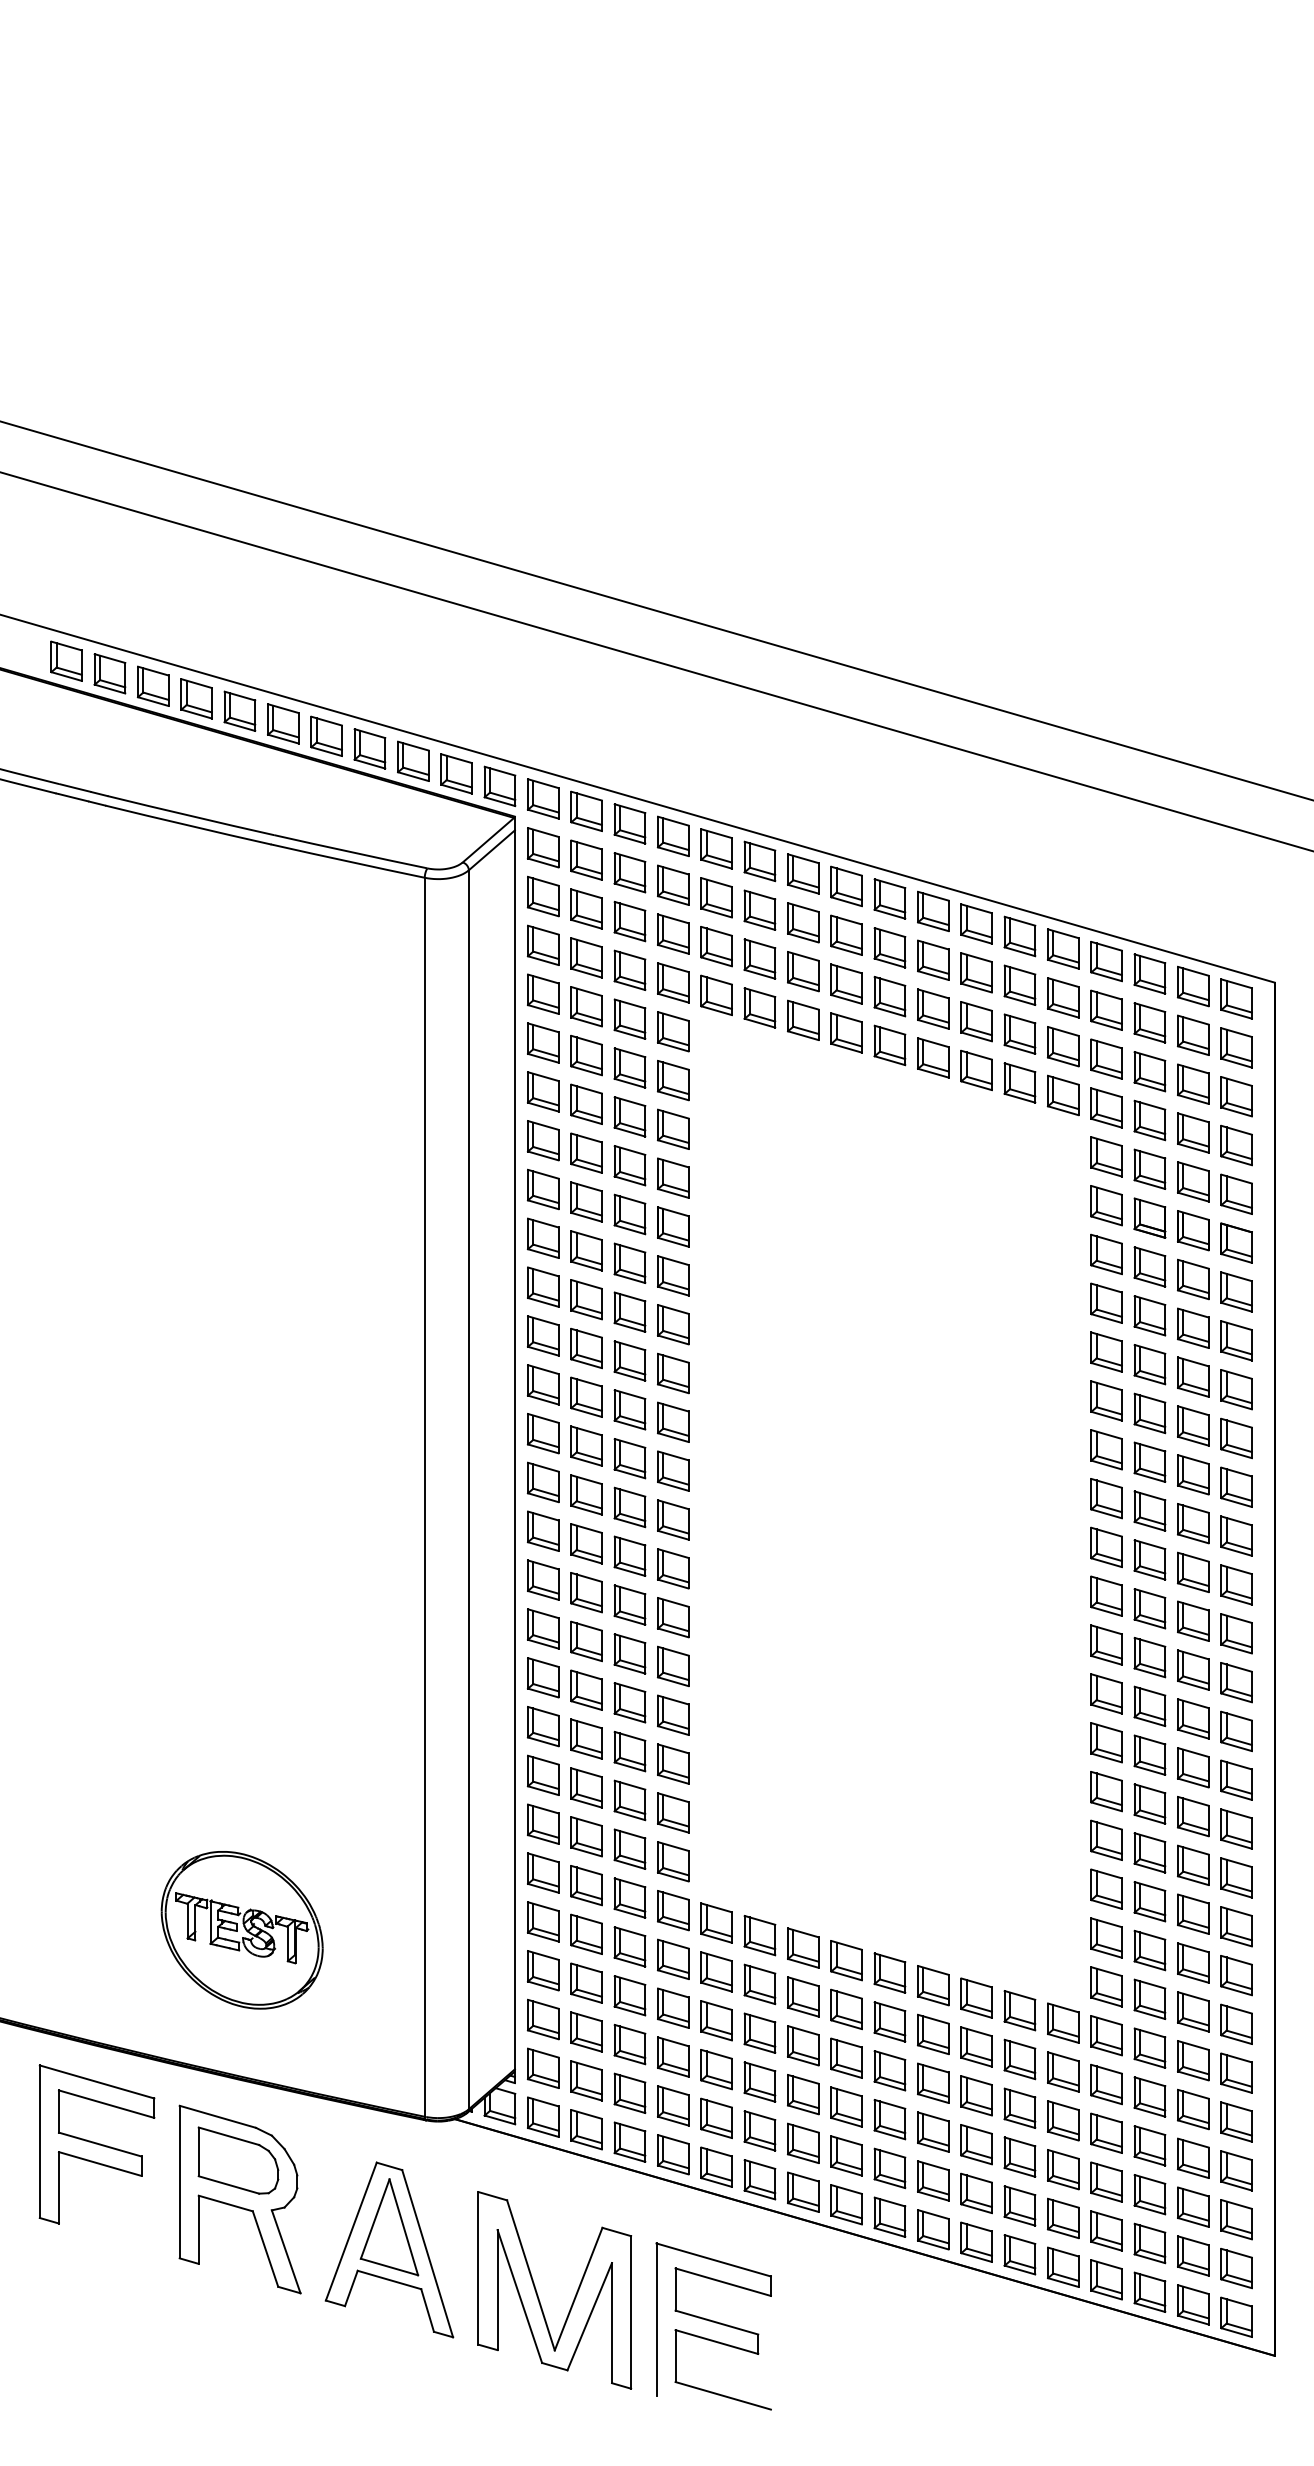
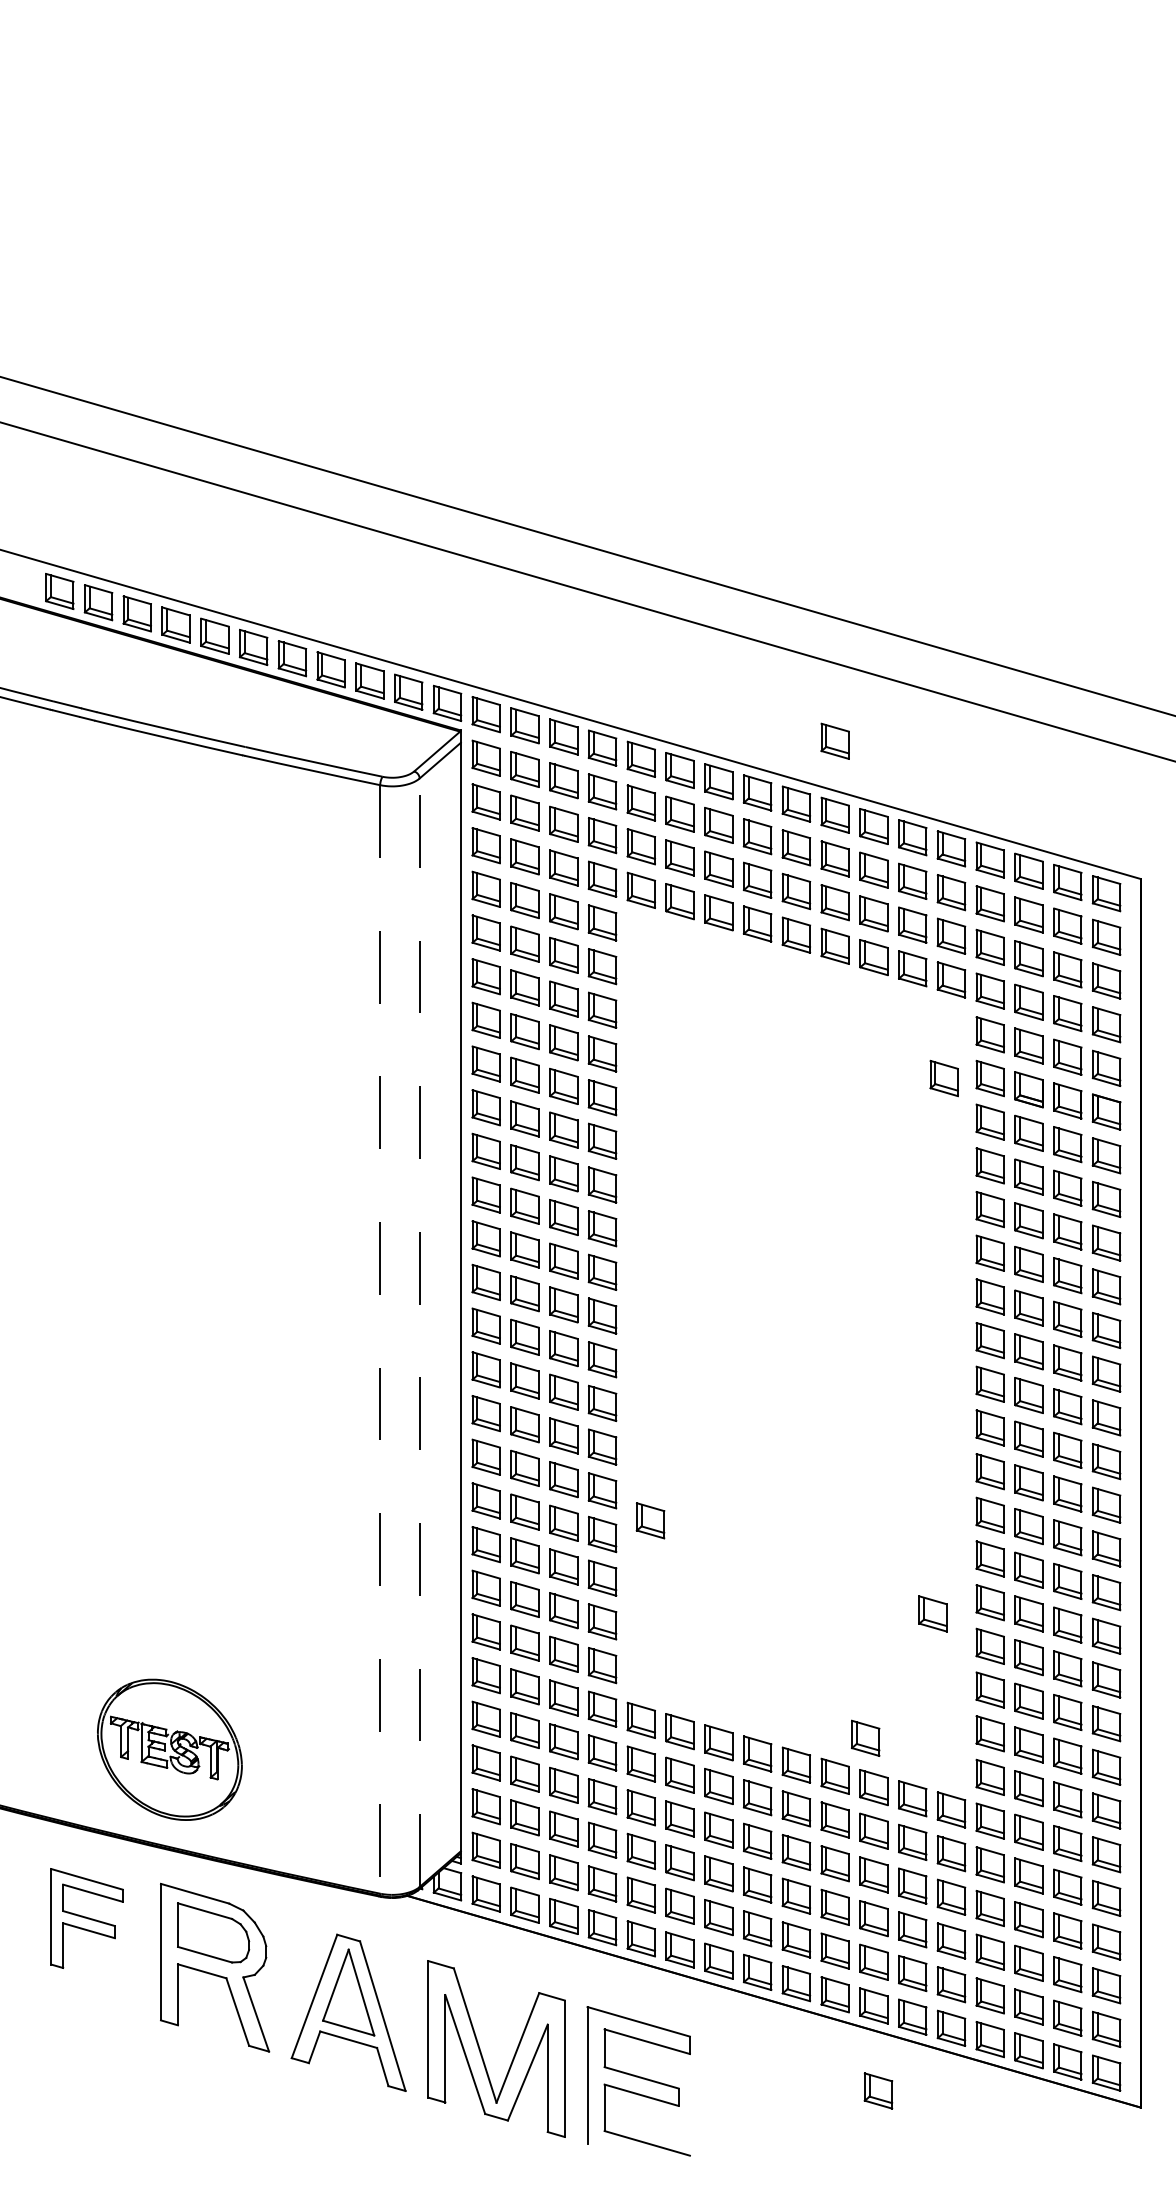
part: (932, 827) -> (834, 740), added
part: (1054, 1205) -> (943, 1078), added
line: (468, 1489) -> (419, 1332), solid -> dashed
line: (425, 1497) -> (380, 1339), solid -> dashed
part: (726, 1699) -> (650, 1520), added
part: (1042, 1803) -> (932, 1613), added
part: (241, 1929) -> (169, 1749), moved
part: (967, 1942) -> (865, 1737), added
part: (96, 2144) -> (86, 1918), size x0.7
part: (981, 2336) -> (878, 2090), added

